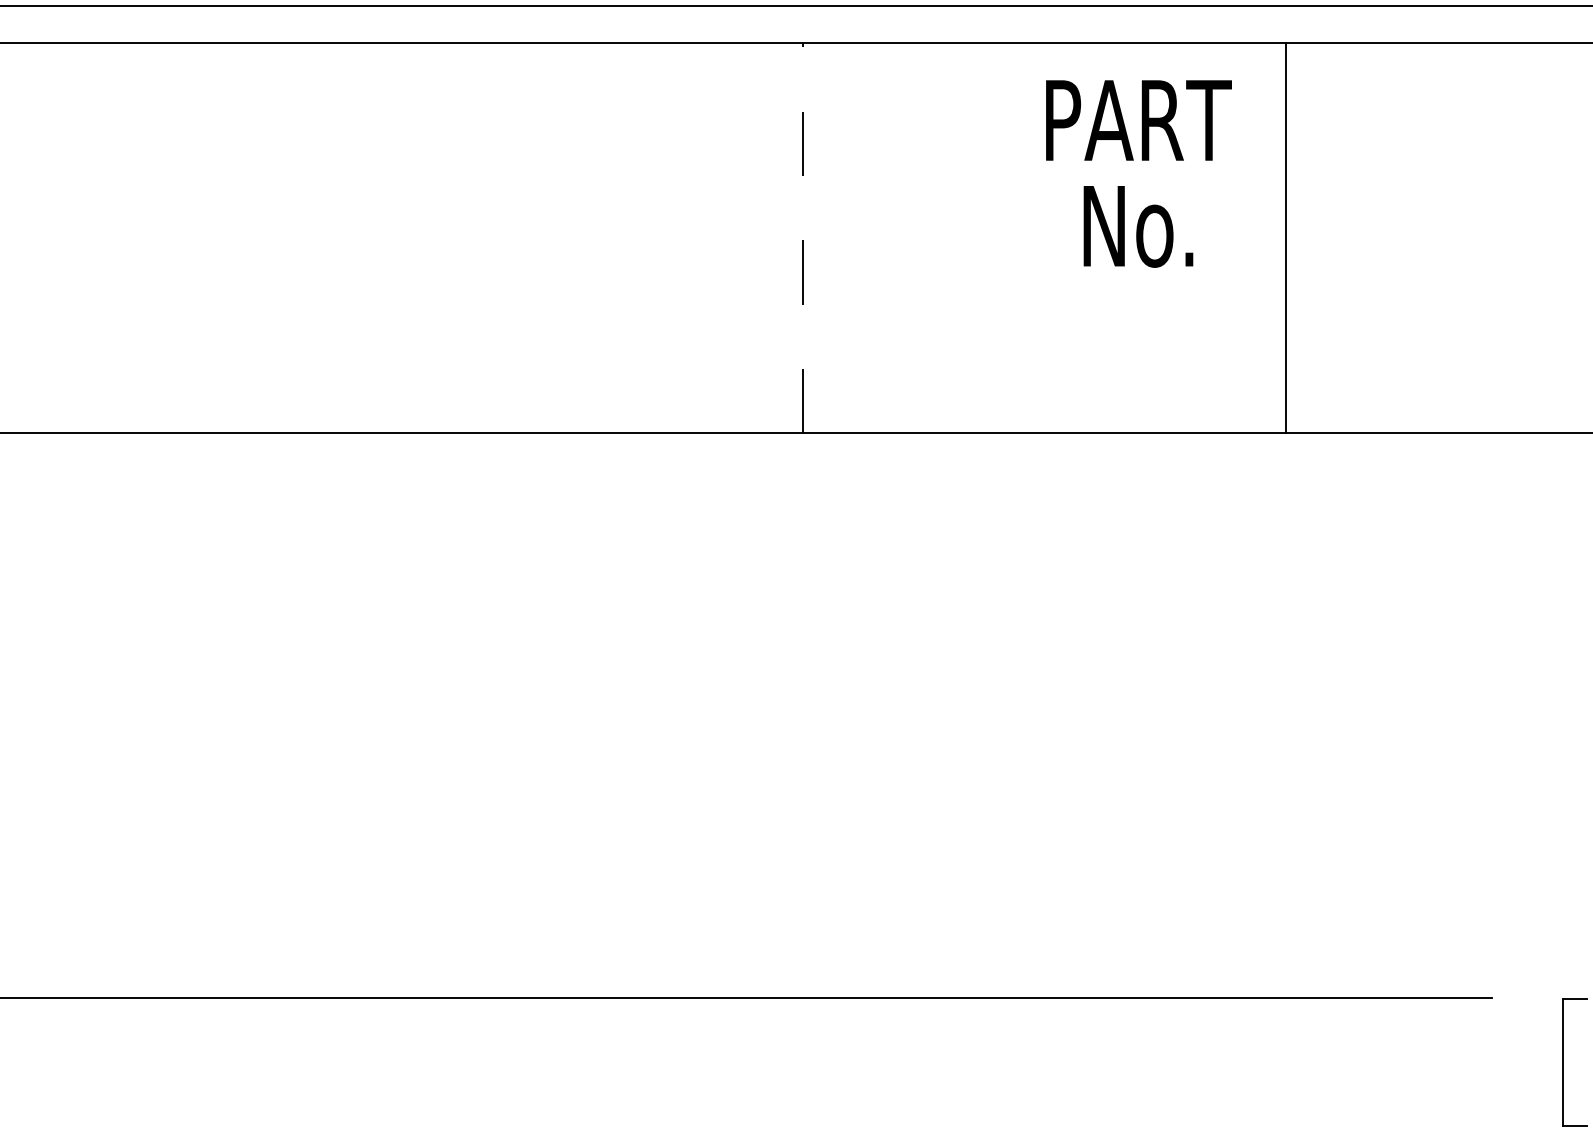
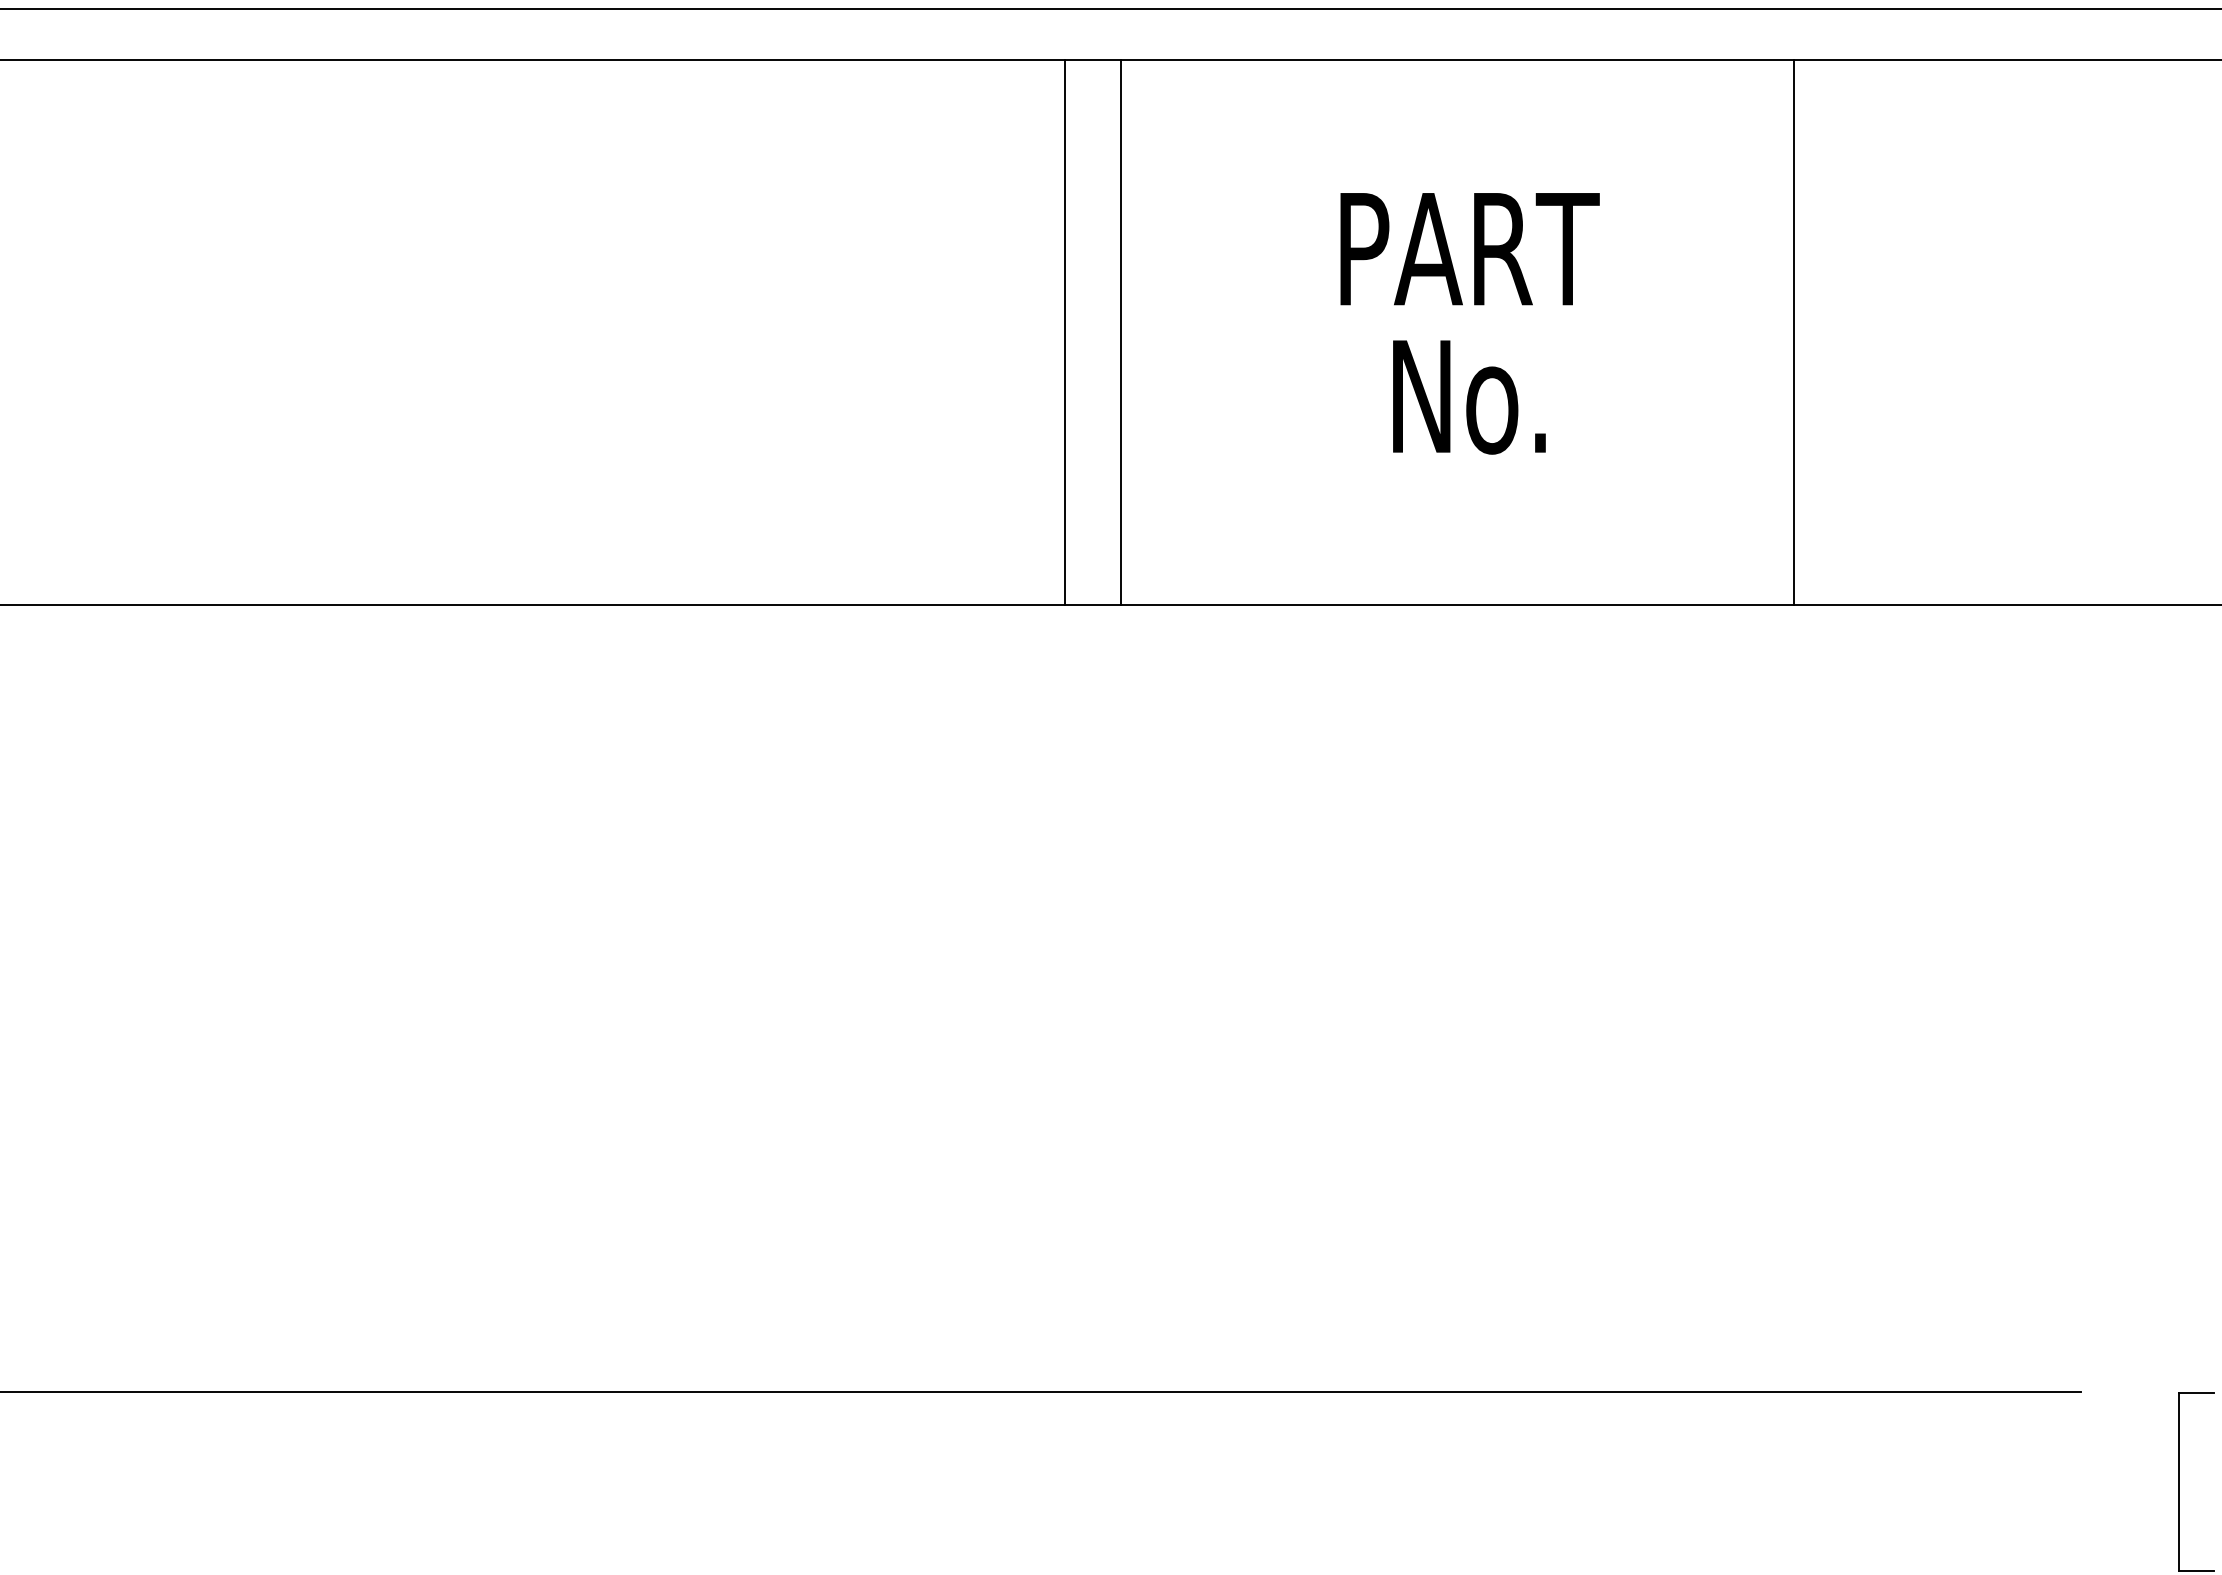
text: (1138, 173) -> (1469, 323), moved
line: (763, 237) -> (1064, 331), added
line: (803, 237) -> (1120, 331), dashed -> solid

